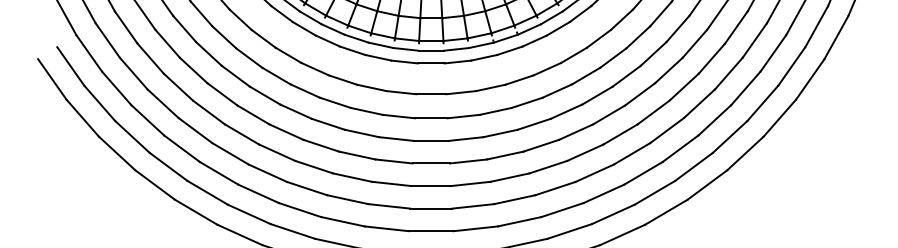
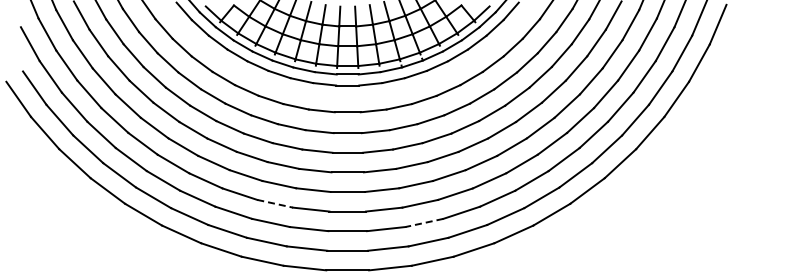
line: (348, 199) -> (275, 203), solid -> dashed
line: (518, 222) -> (423, 223), solid -> dashed

